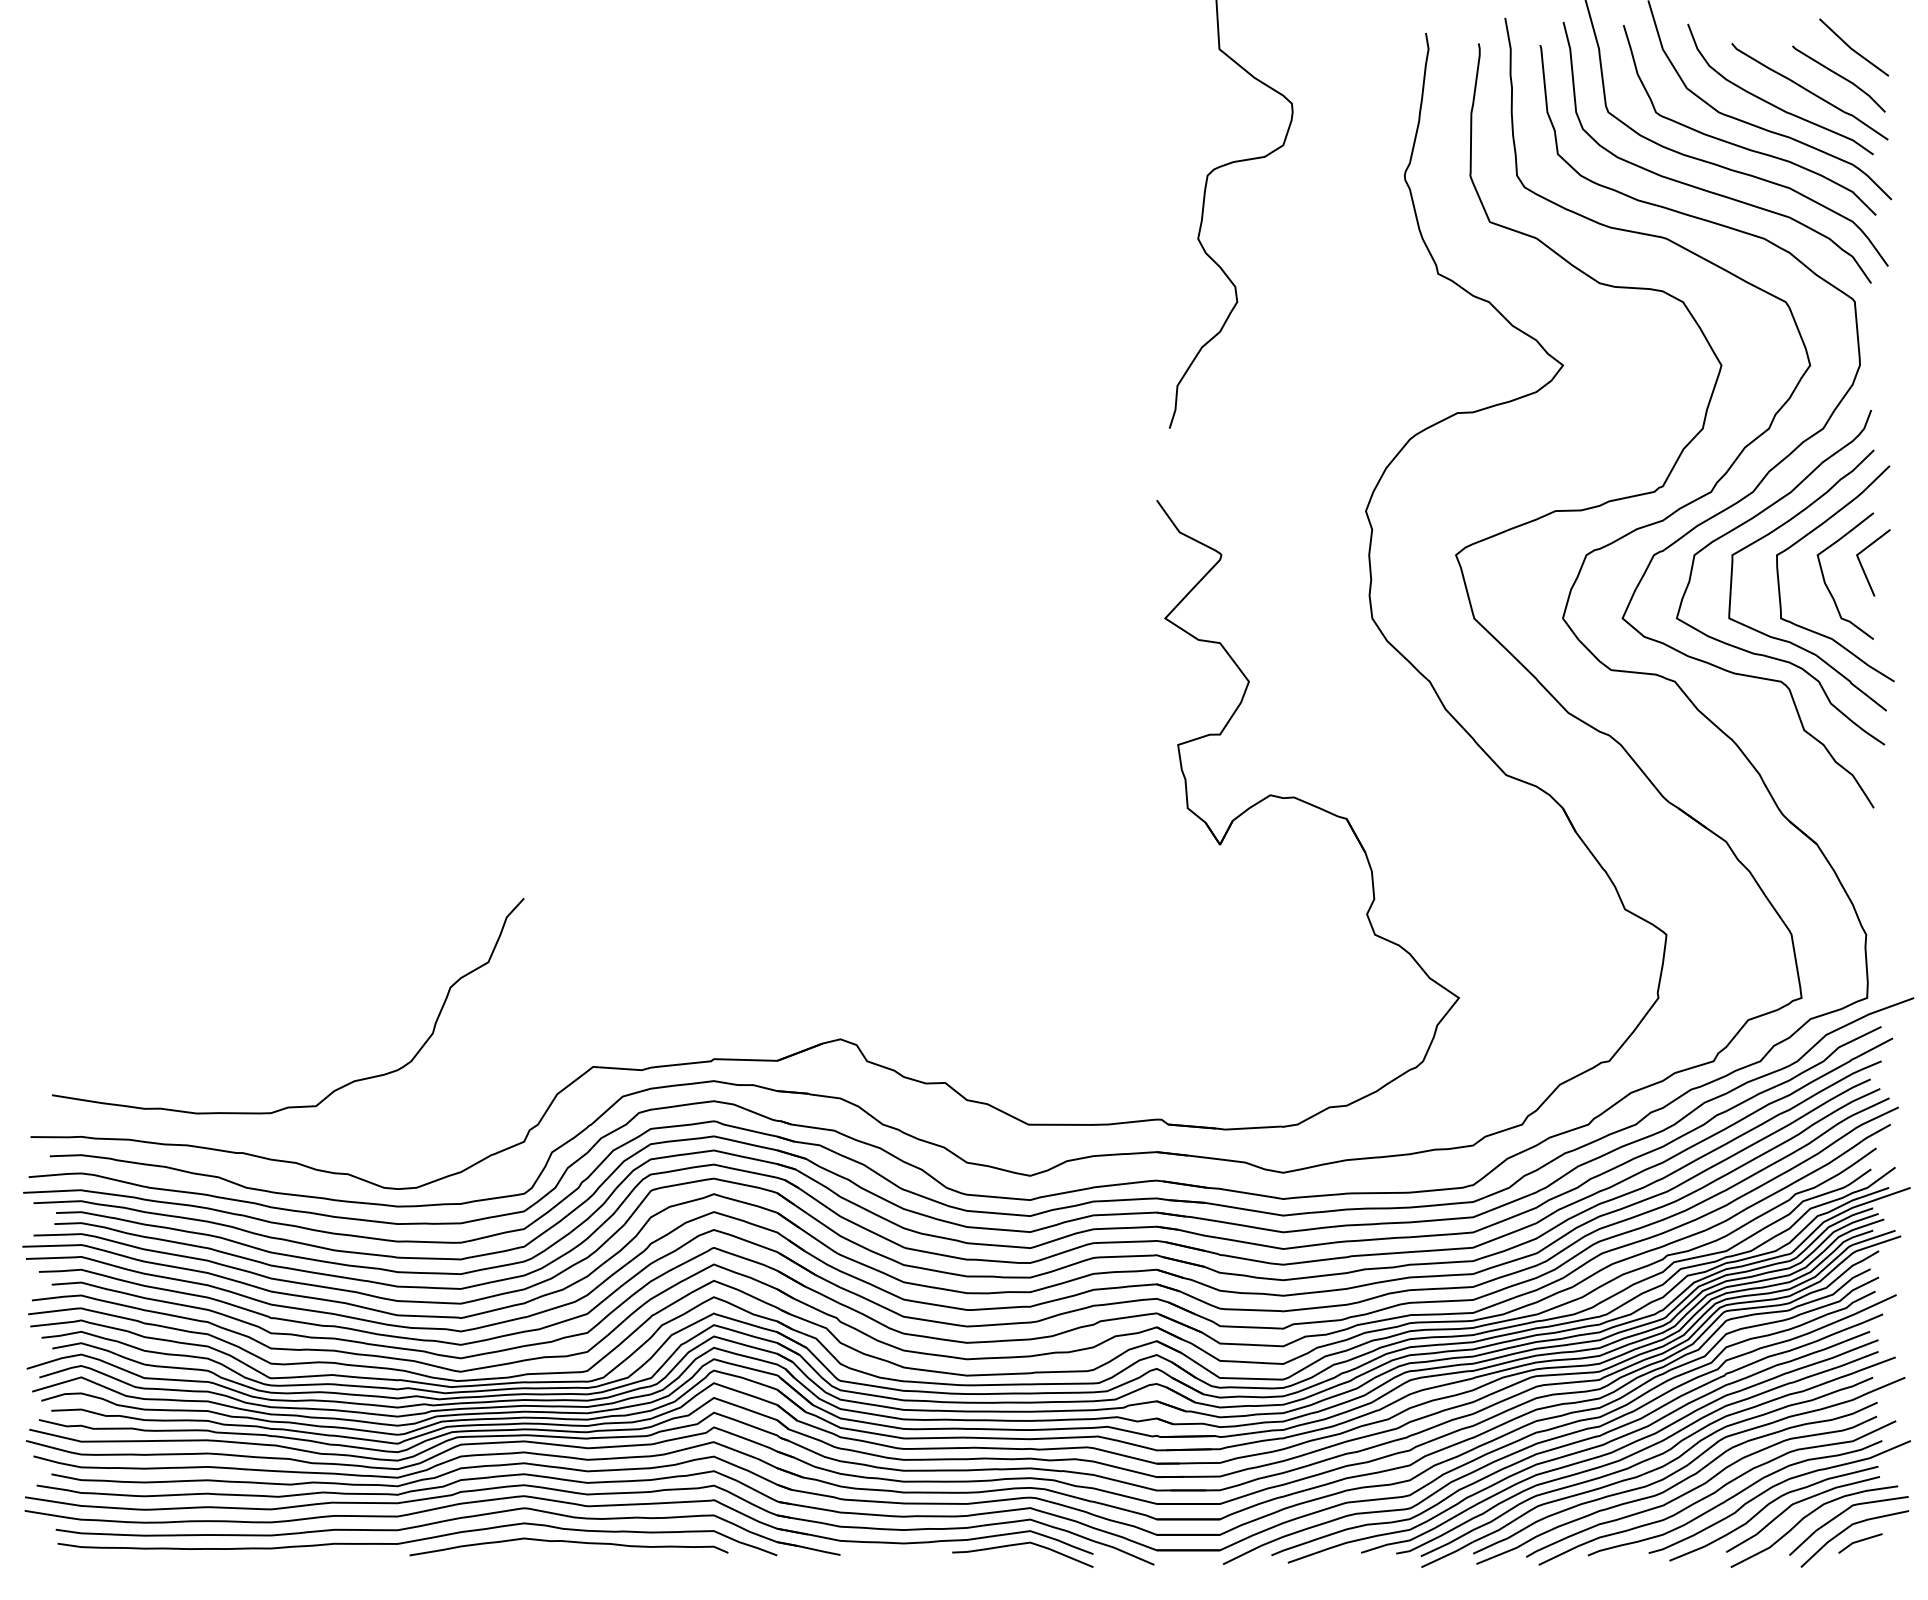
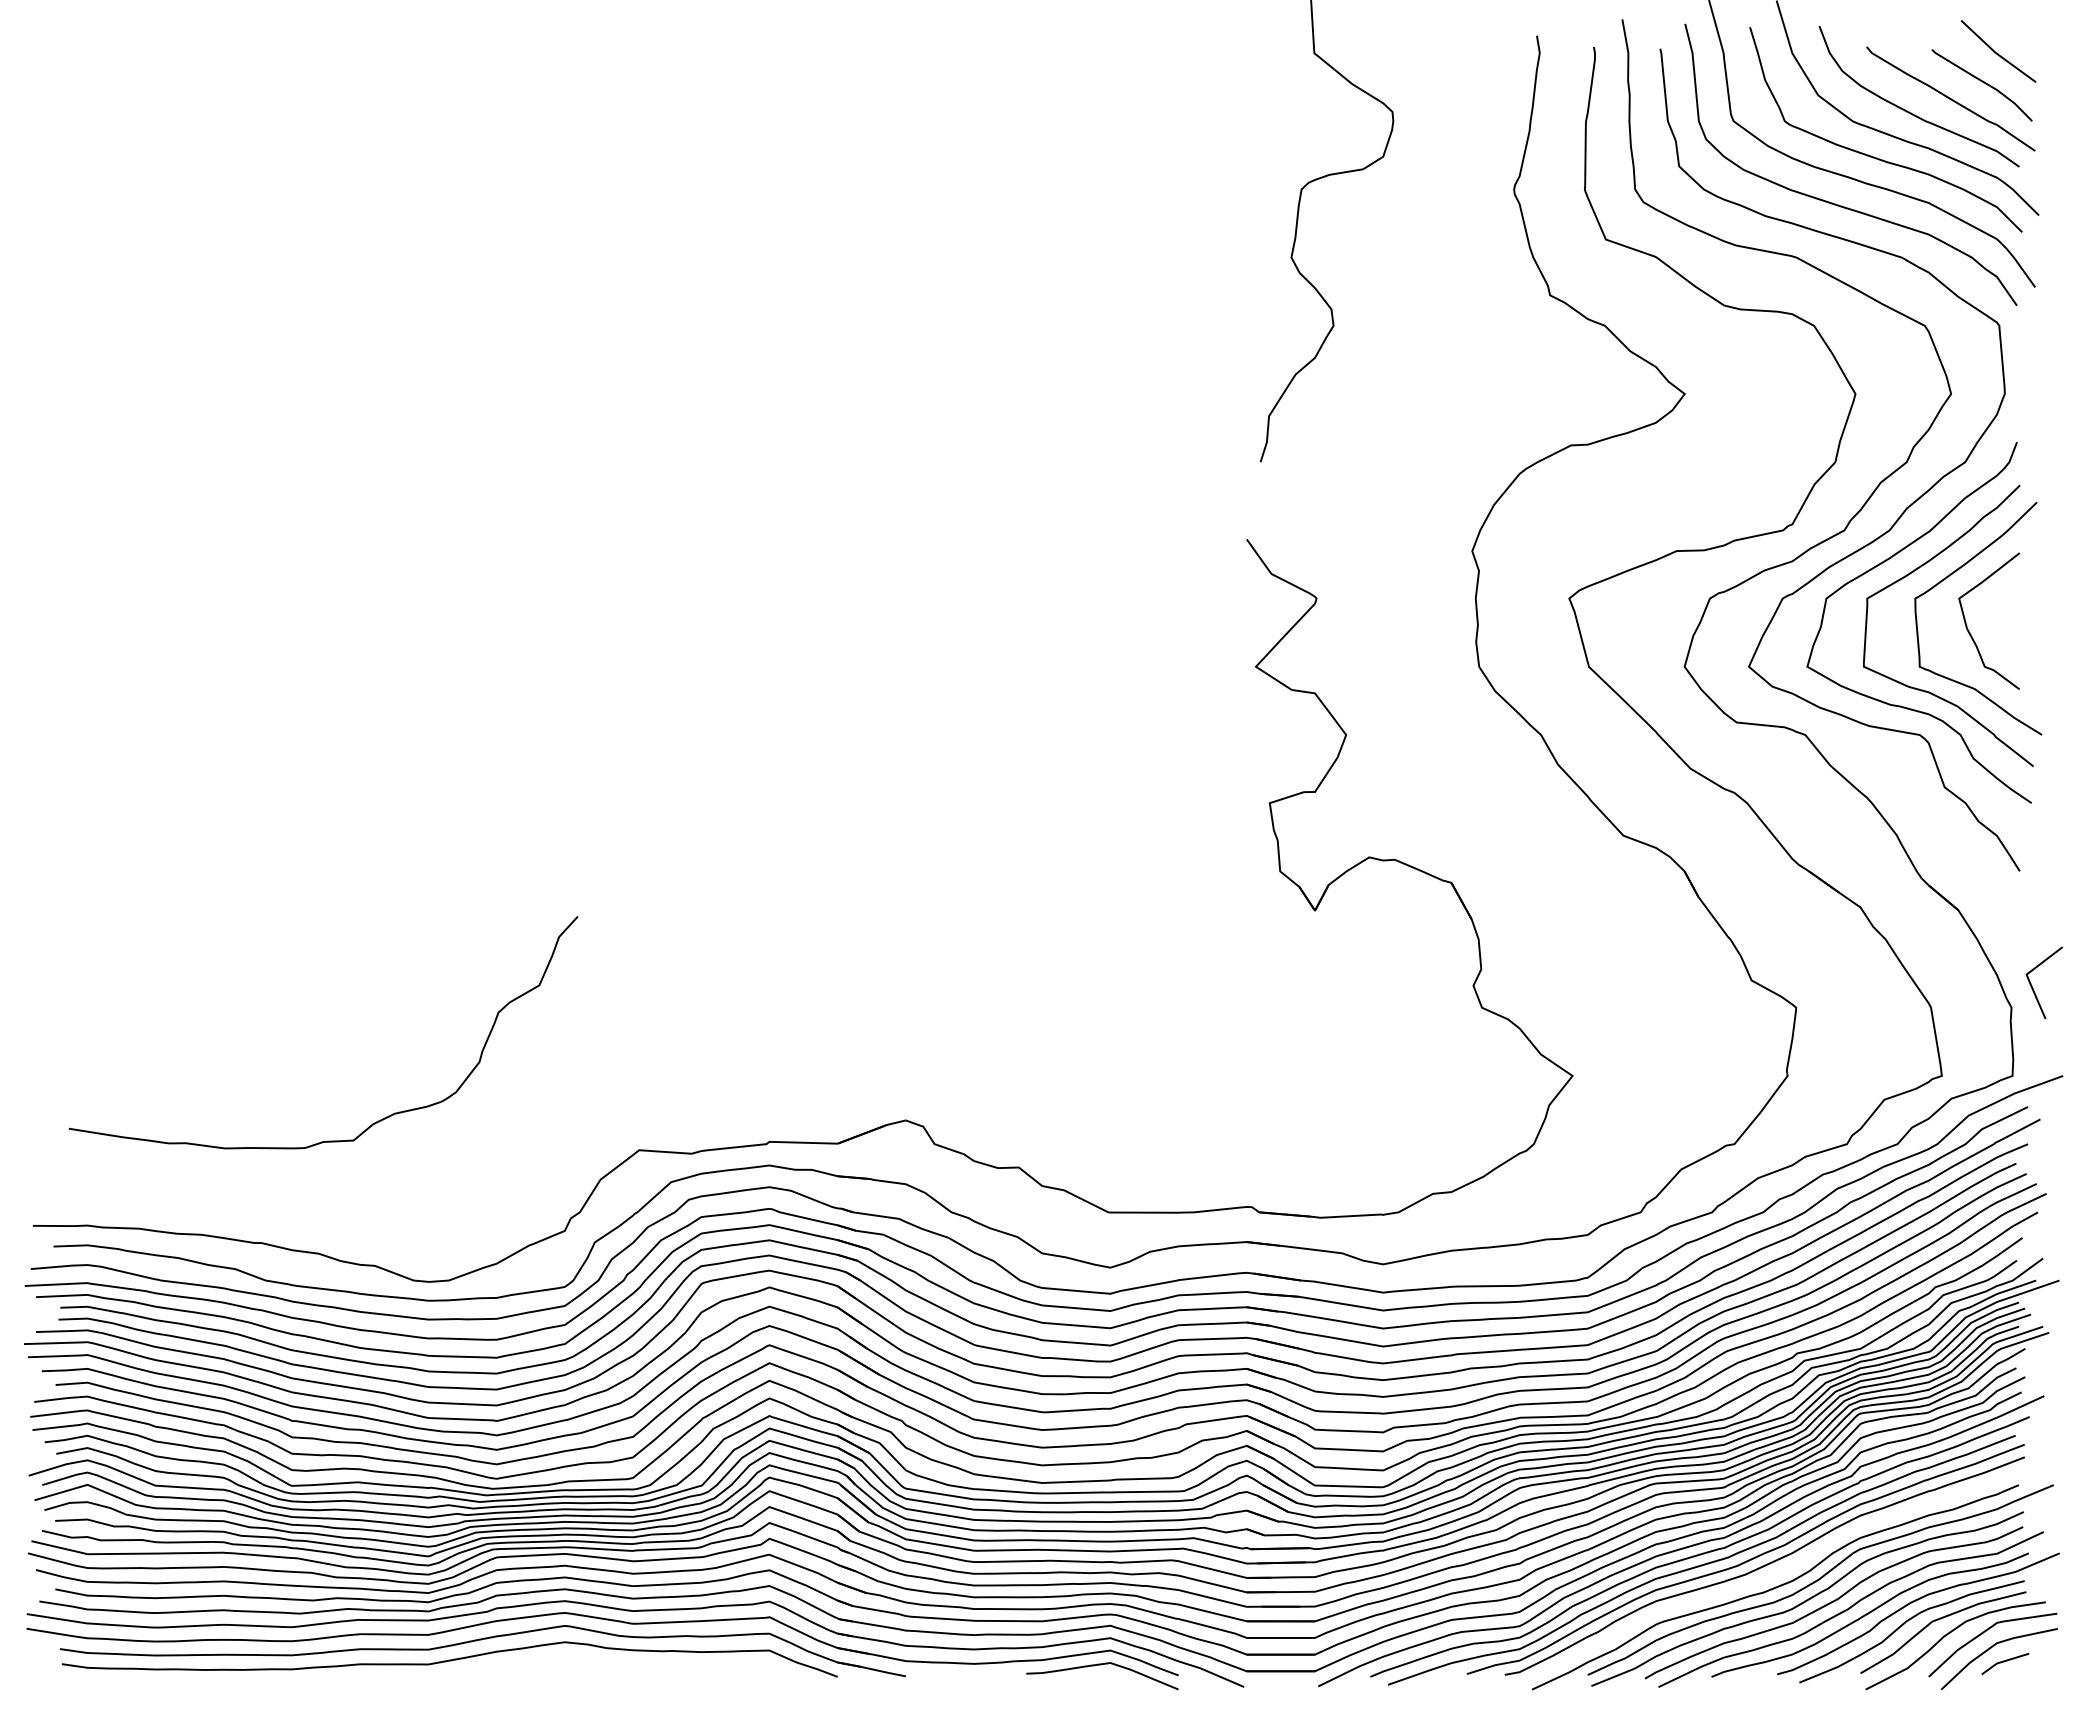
line: (1862, 565) -> (2032, 985), moved
curve: (333, 1090) -> (372, 1123), moved
curve: (1658, 1455) -> (1787, 1569), removed
curve: (569, 1542) -> (613, 1662), removed

